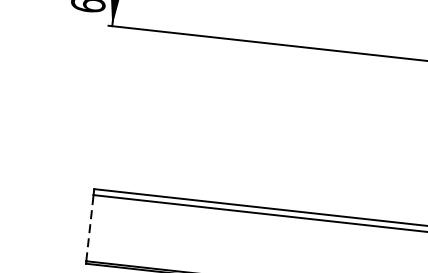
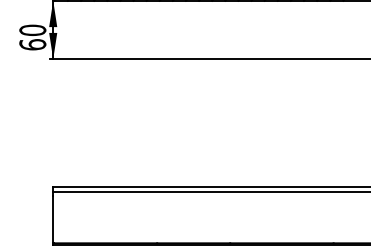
line: (90, 230) -> (53, 219), dashed -> solid

